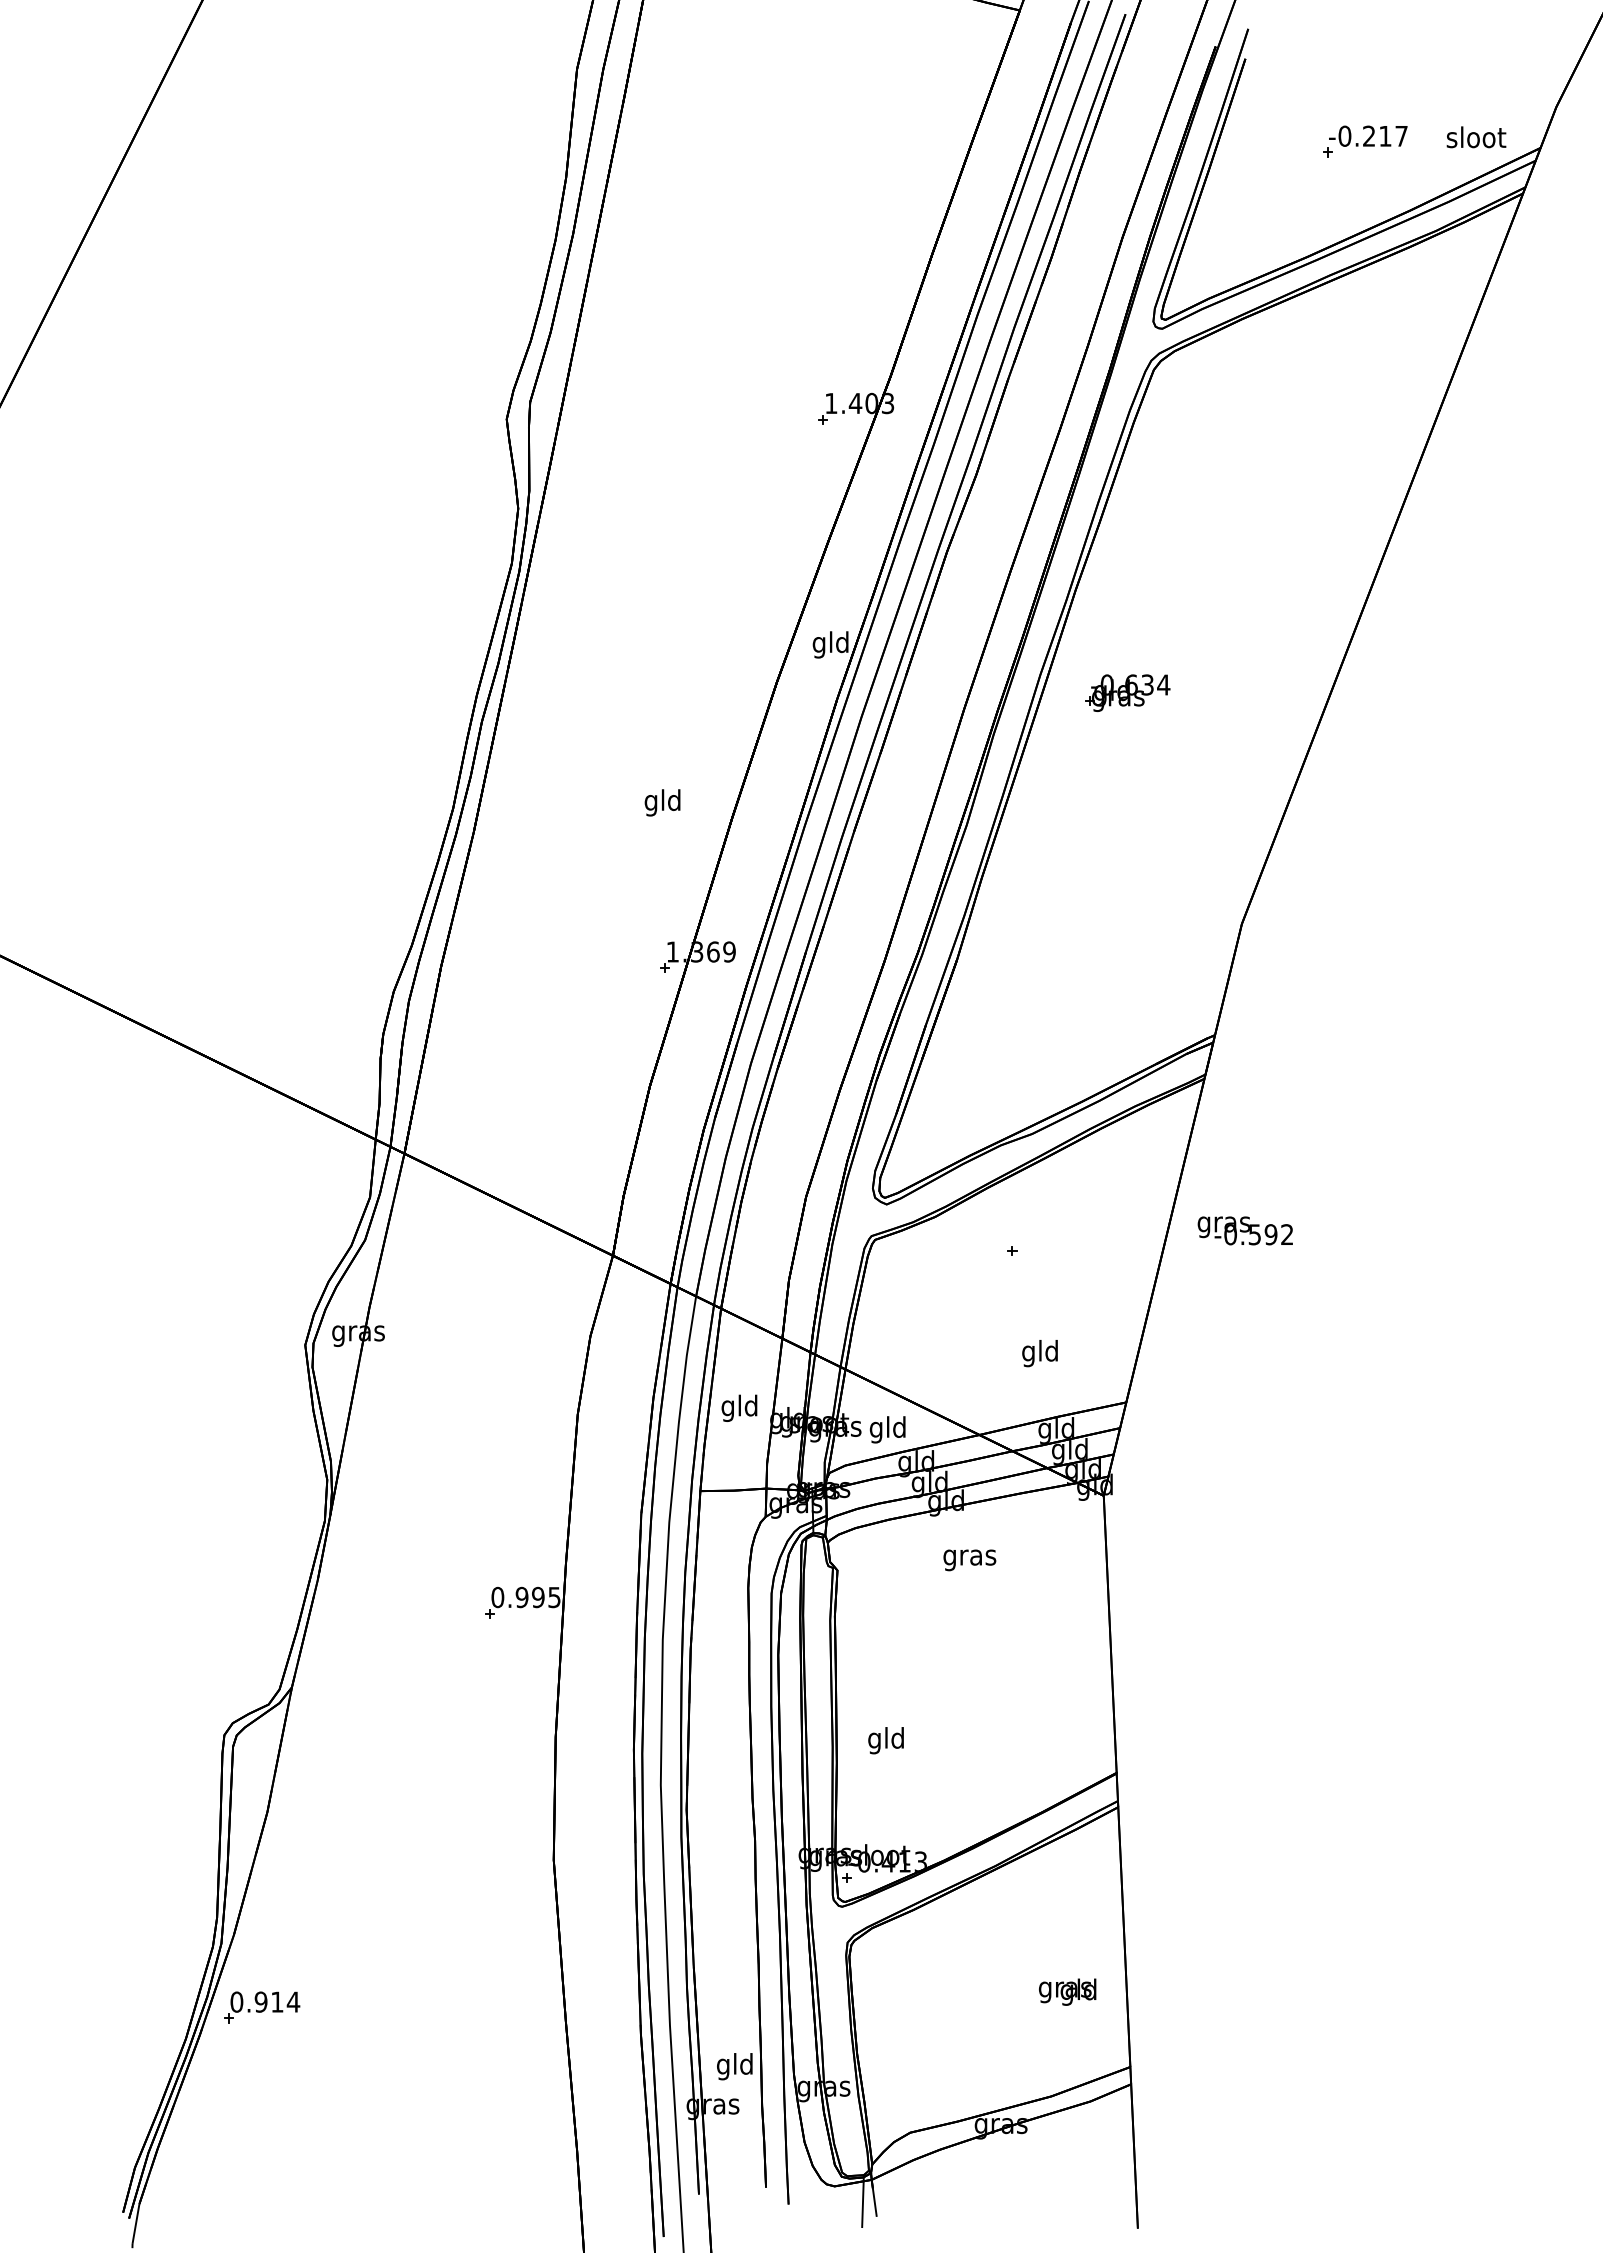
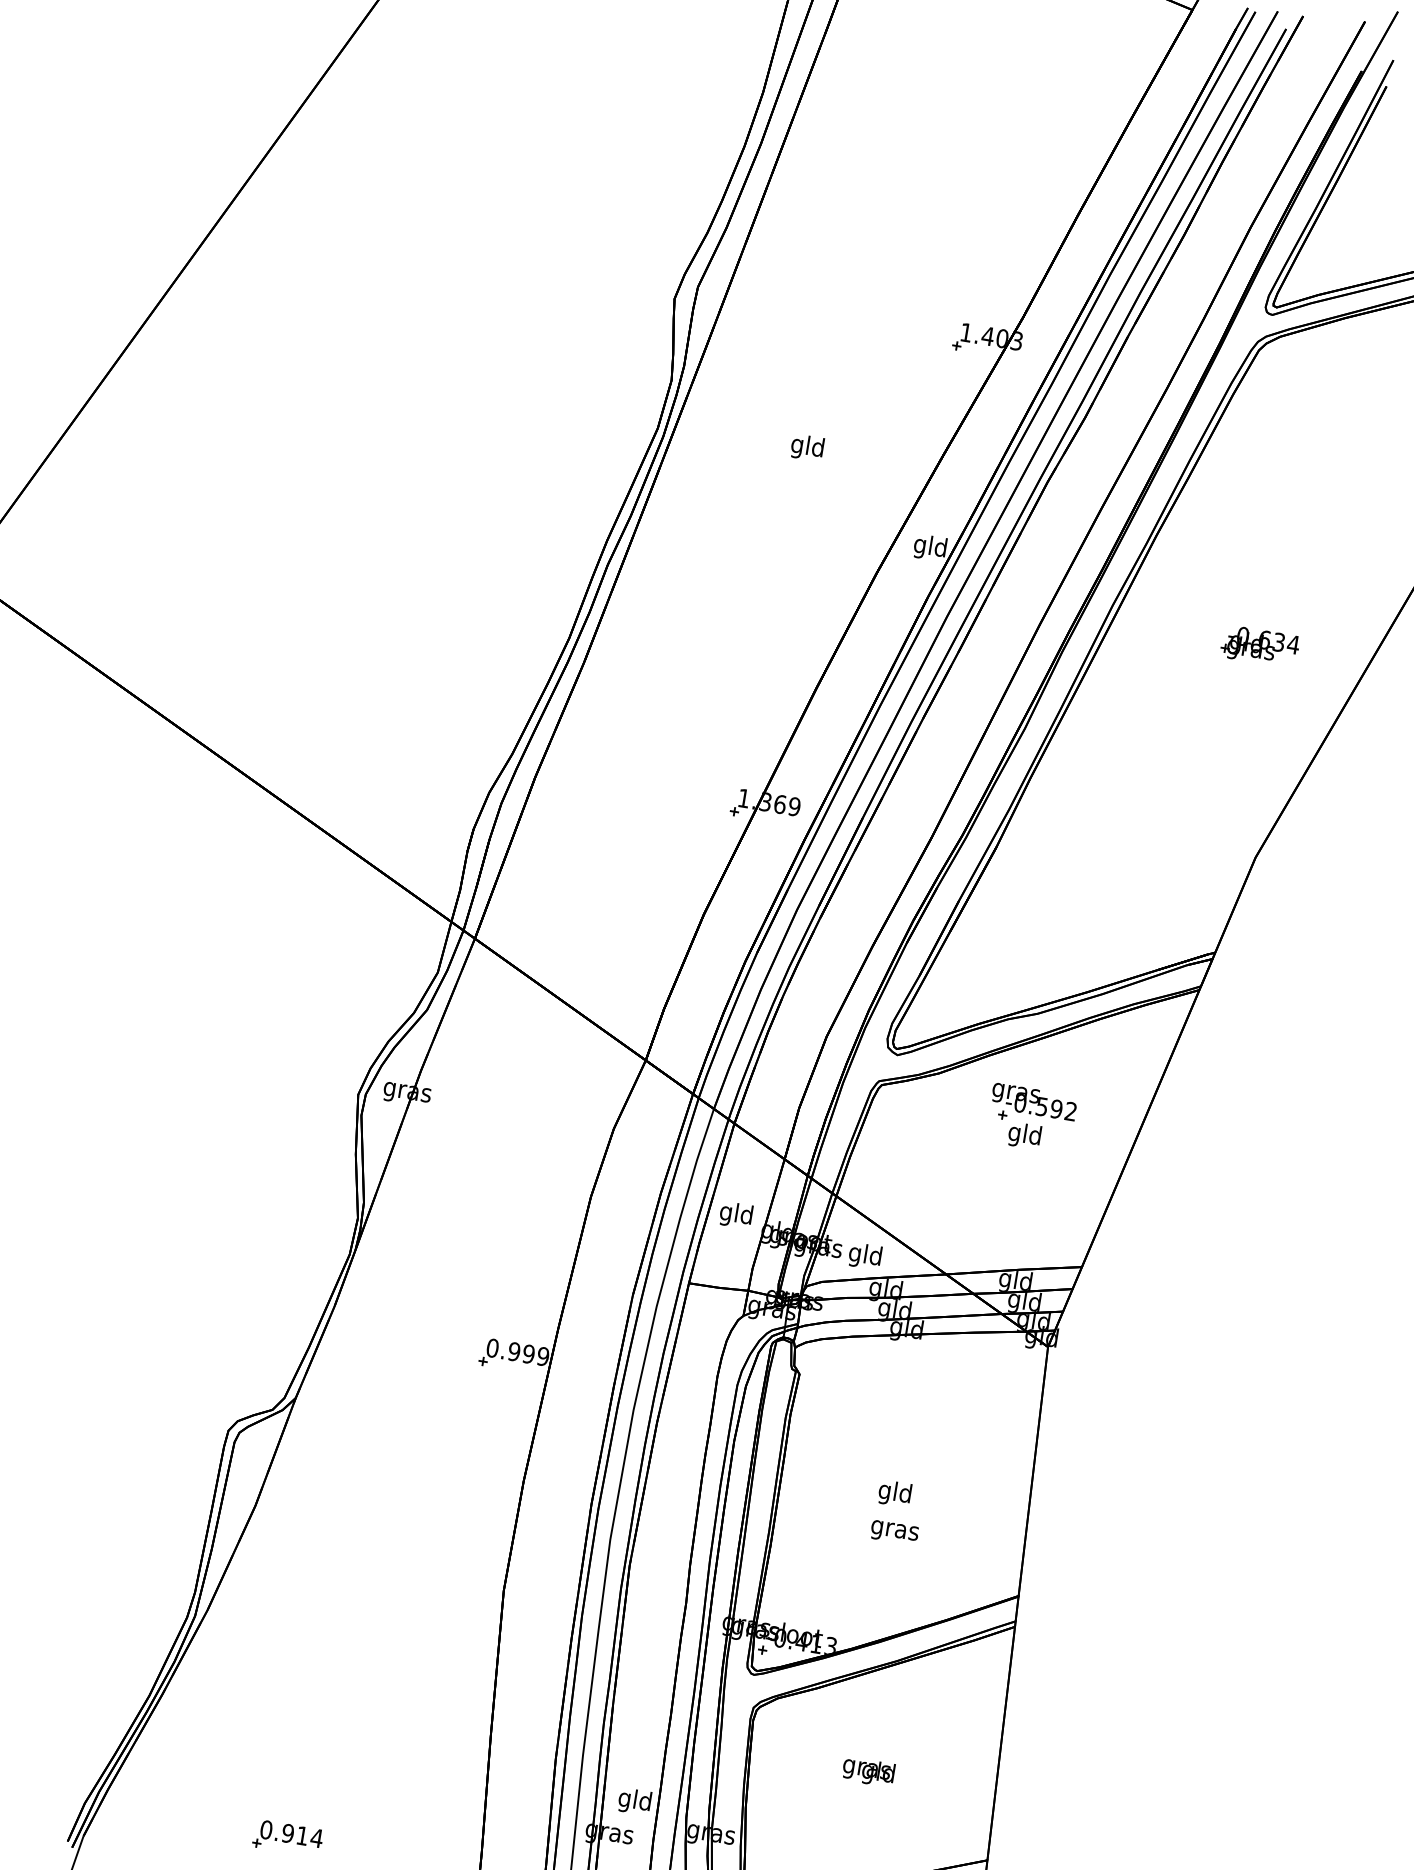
part: (1127, 692) -> (1260, 646), moved
text: (662, 802) -> (807, 447), moved
text: (1244, 1230) -> (1033, 1101), moved
text: (1039, 1353) -> (1024, 1135), moved
text: (969, 1560) -> (894, 1532), moved
text: (554, 1596) -> (543, 1355), 0.995 -> 0.999
text: (885, 1740) -> (894, 1493), moved
text: (1067, 1991) -> (868, 1771), moved
part: (262, 2007) -> (288, 1838), moved

